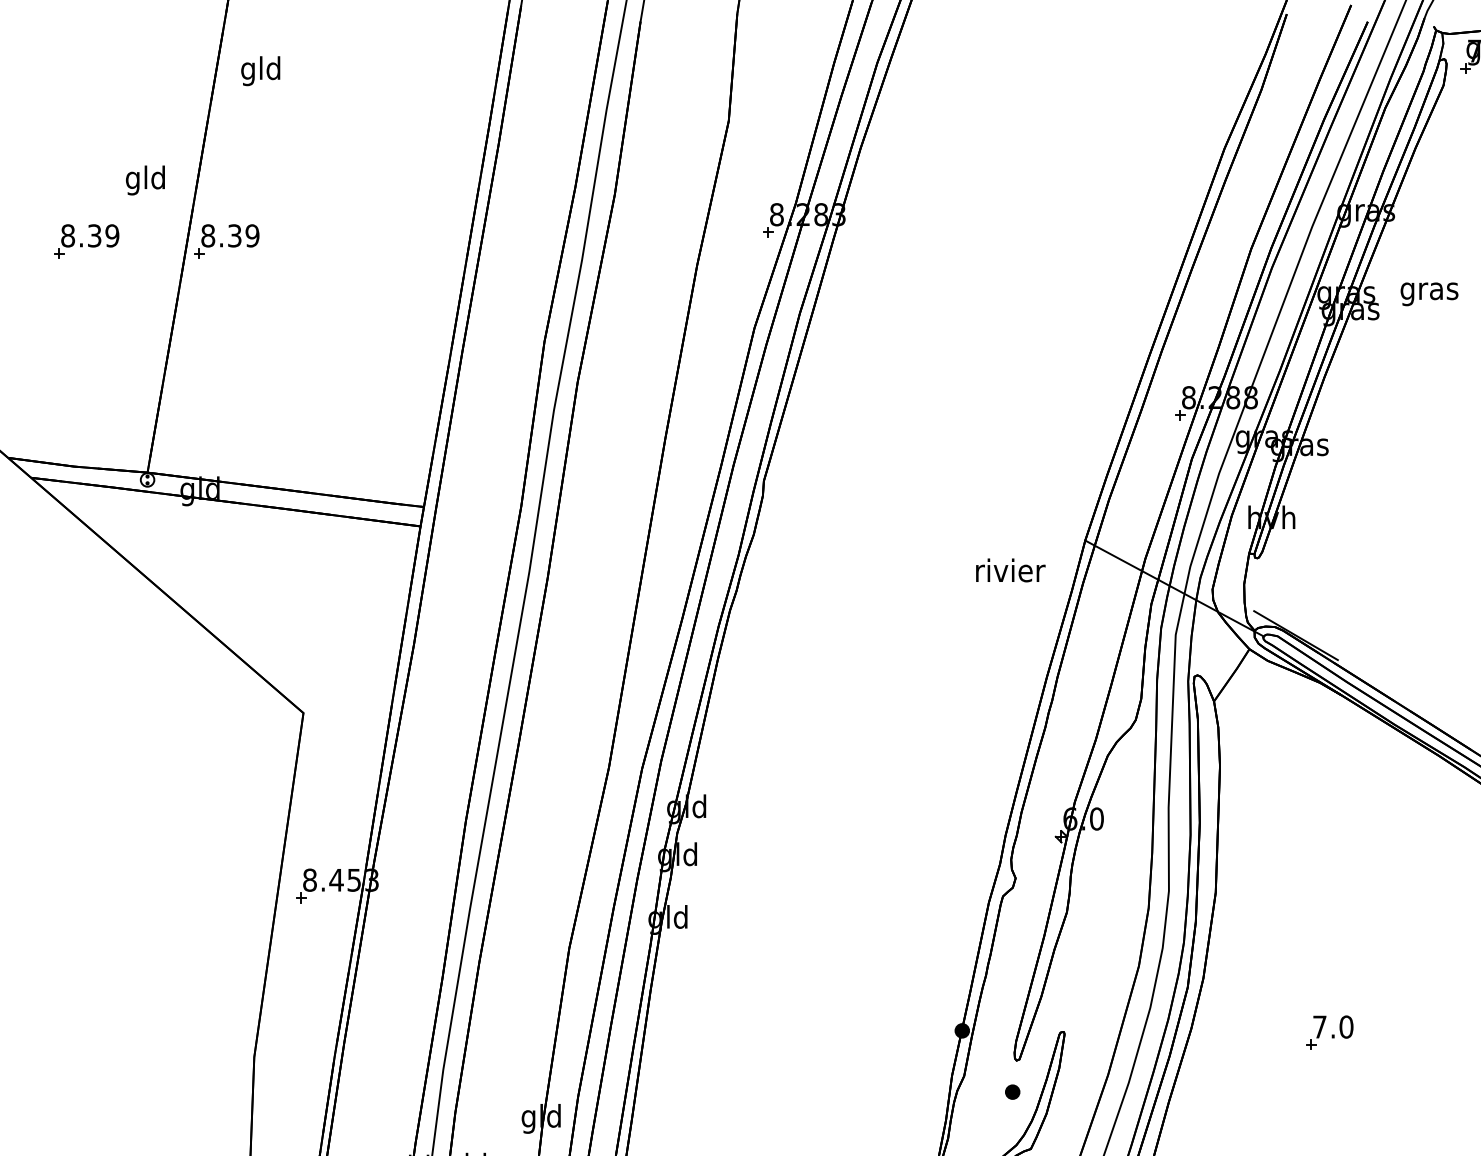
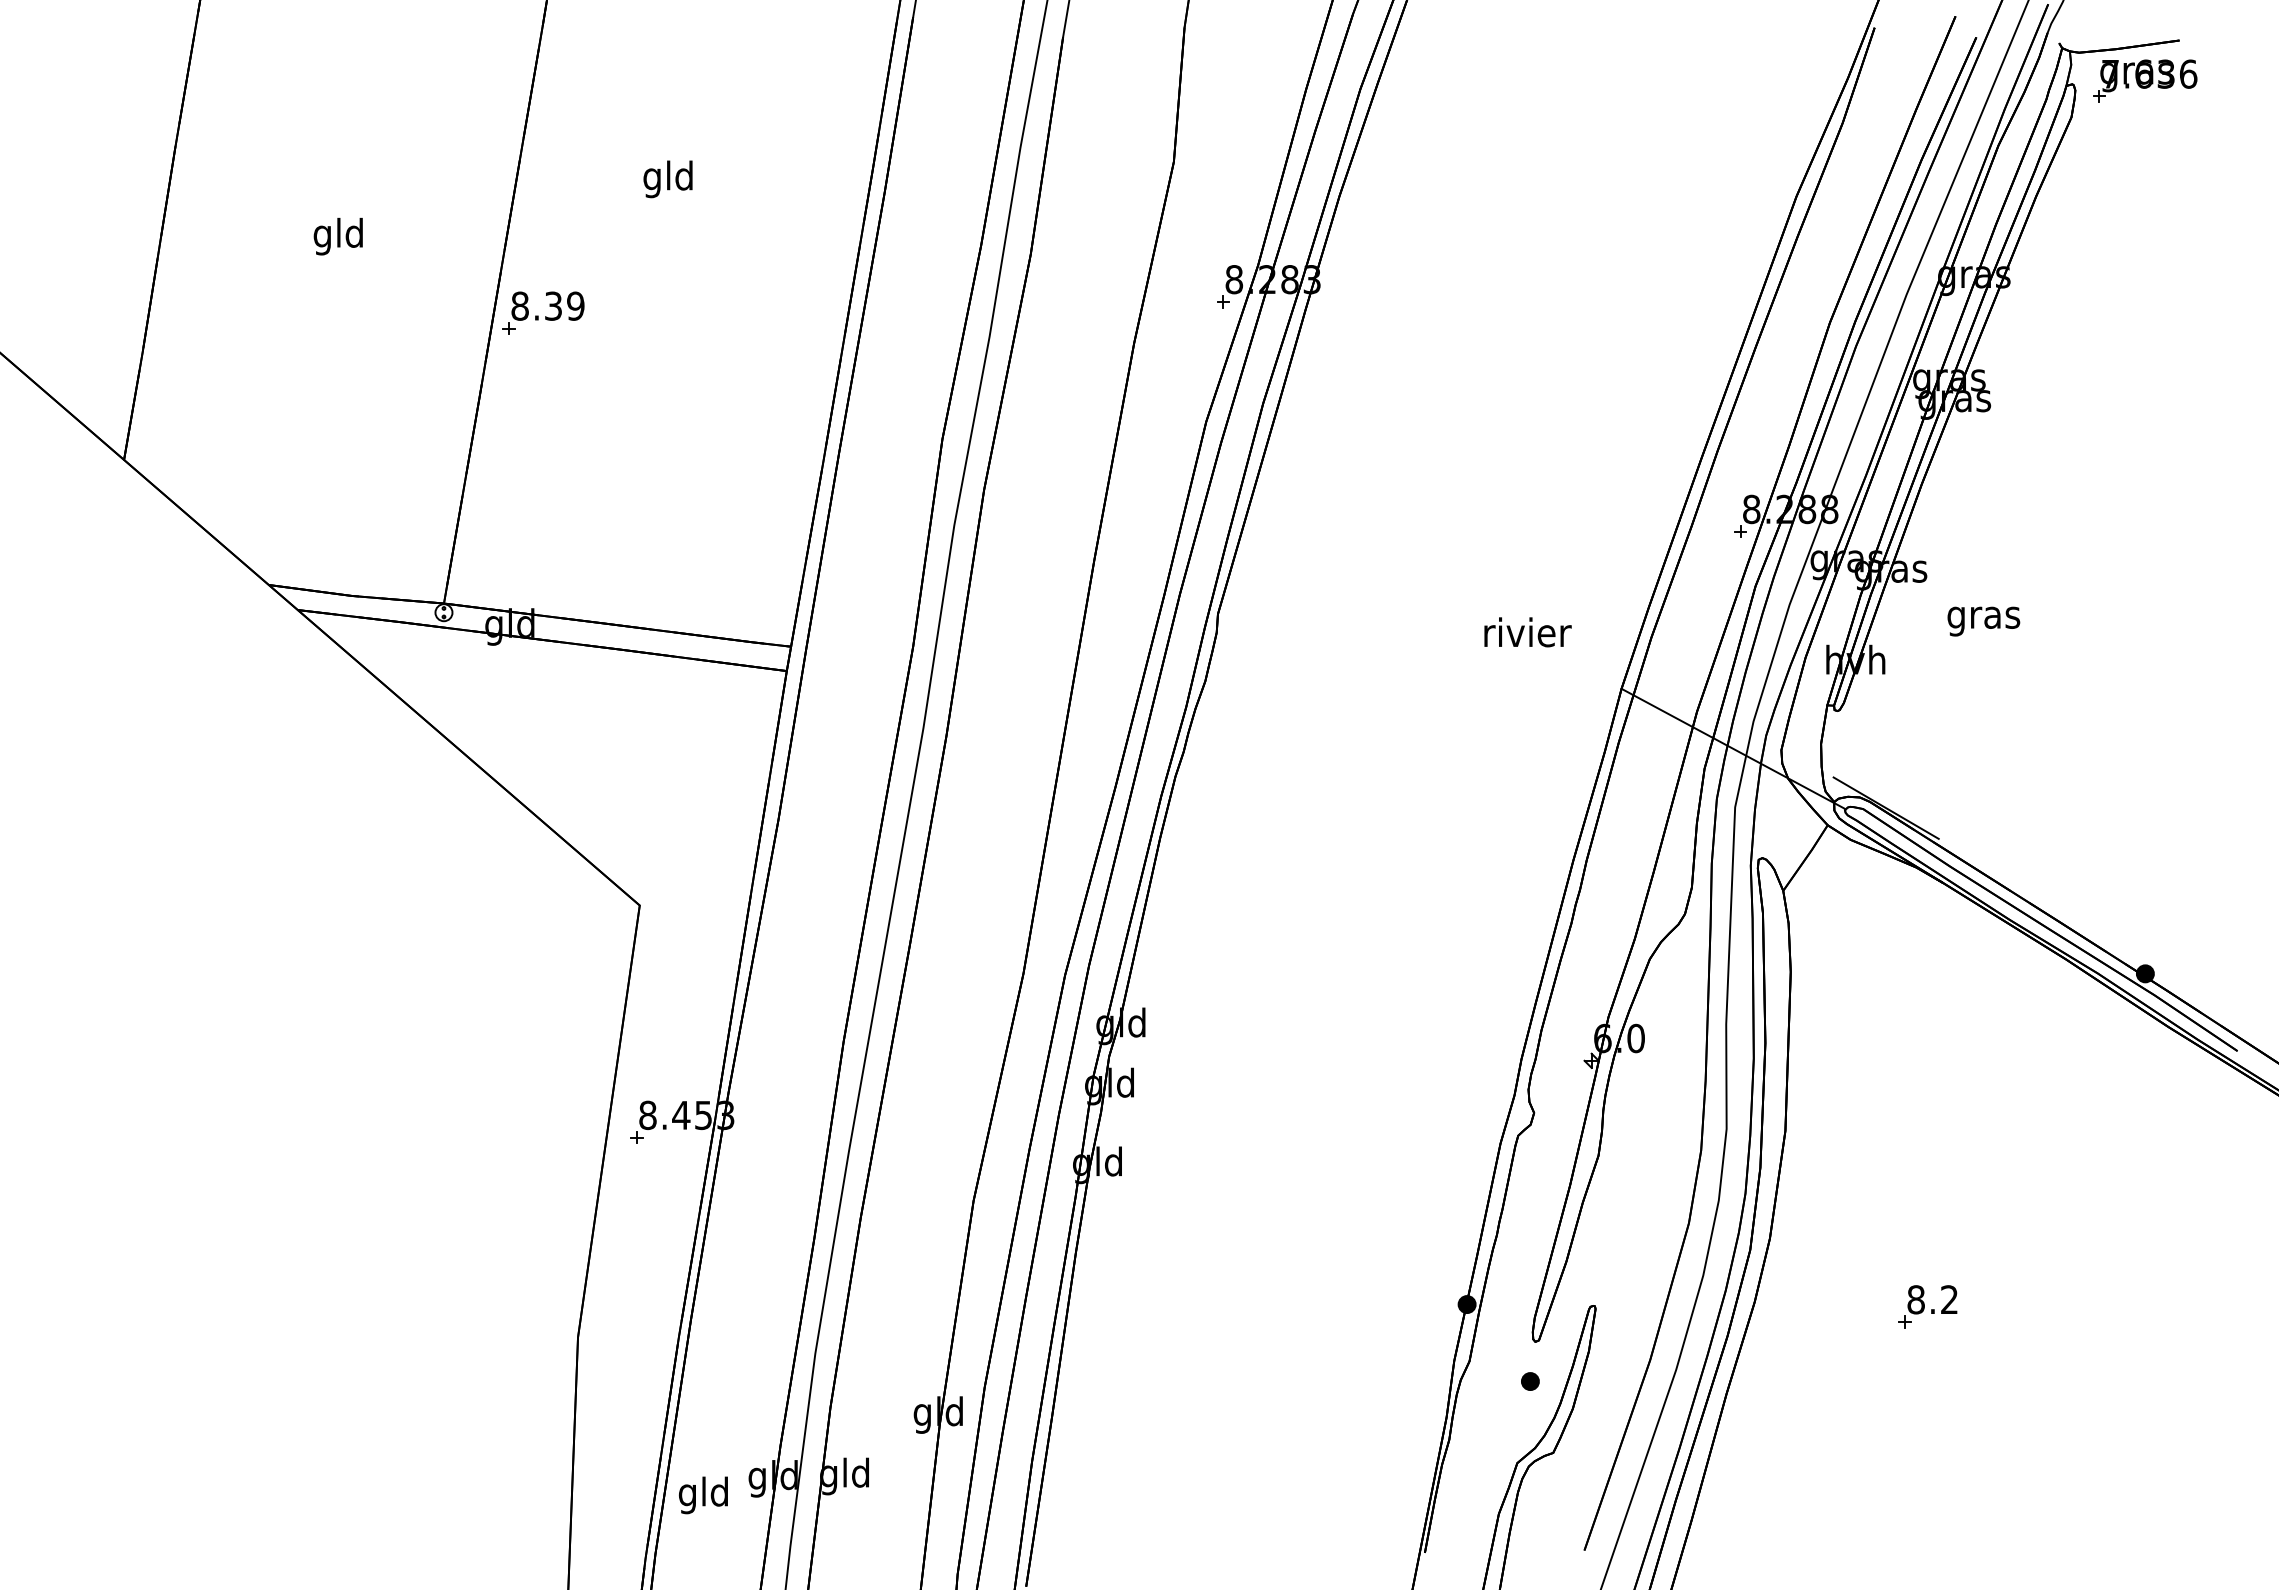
text: (260, 71) -> (667, 179), moved
text: (144, 180) -> (337, 236), moved
part: (86, 240) -> (367, 312), removed
text: (1429, 294) -> (1983, 621), moved
text: (1010, 570) -> (1527, 632), moved
text: (1332, 1026) -> (1932, 1299), 7.0 -> 8.2

